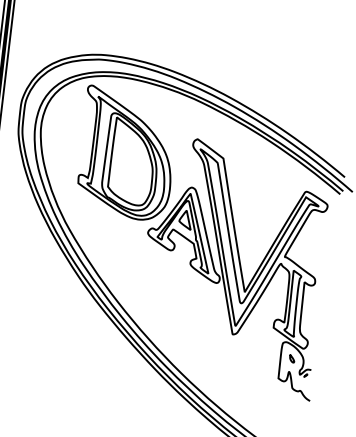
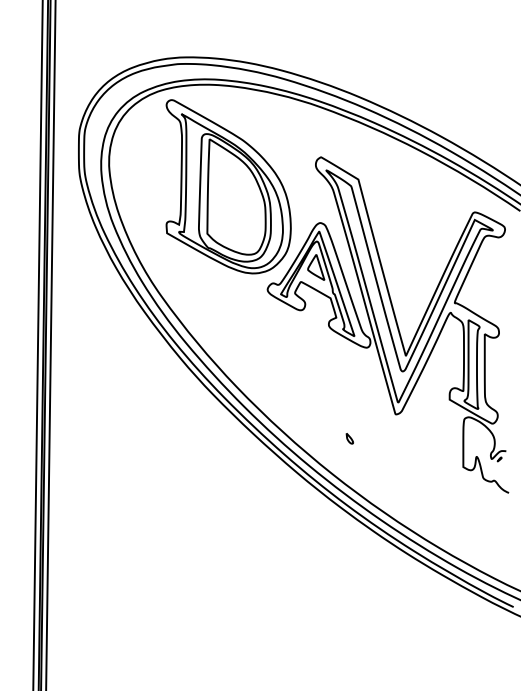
part: (291, 358) -> (349, 438), moved

